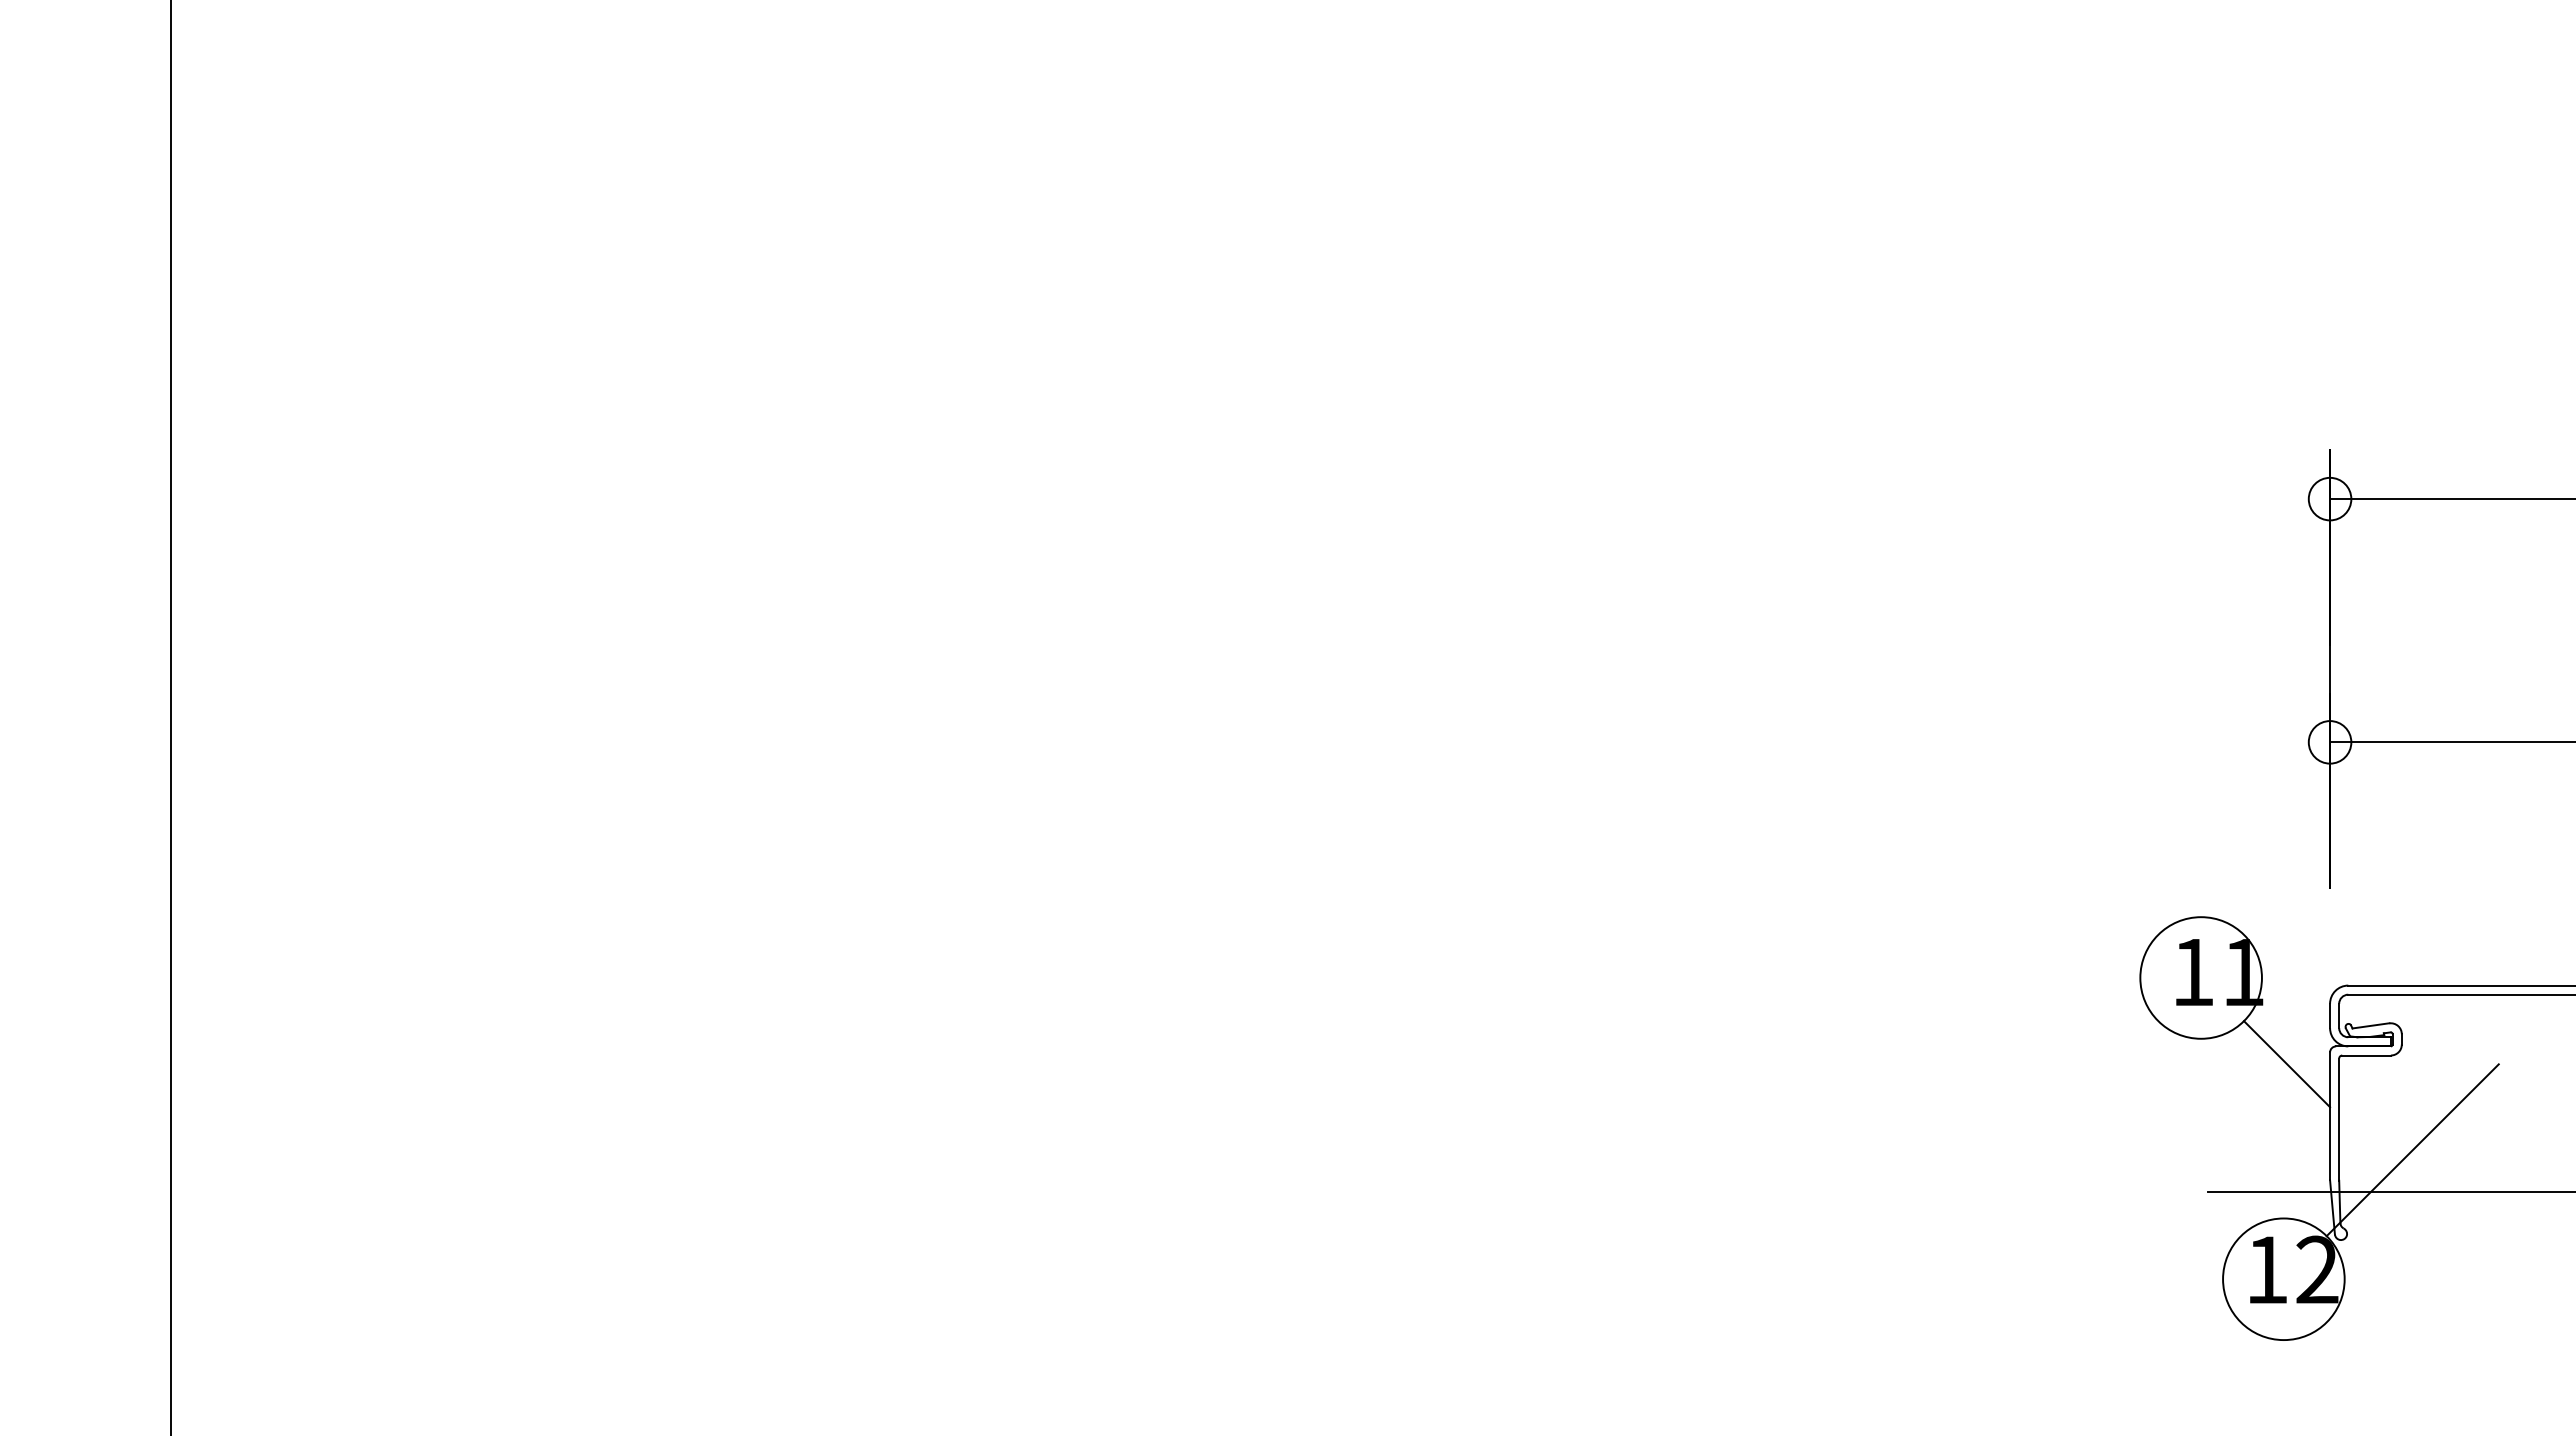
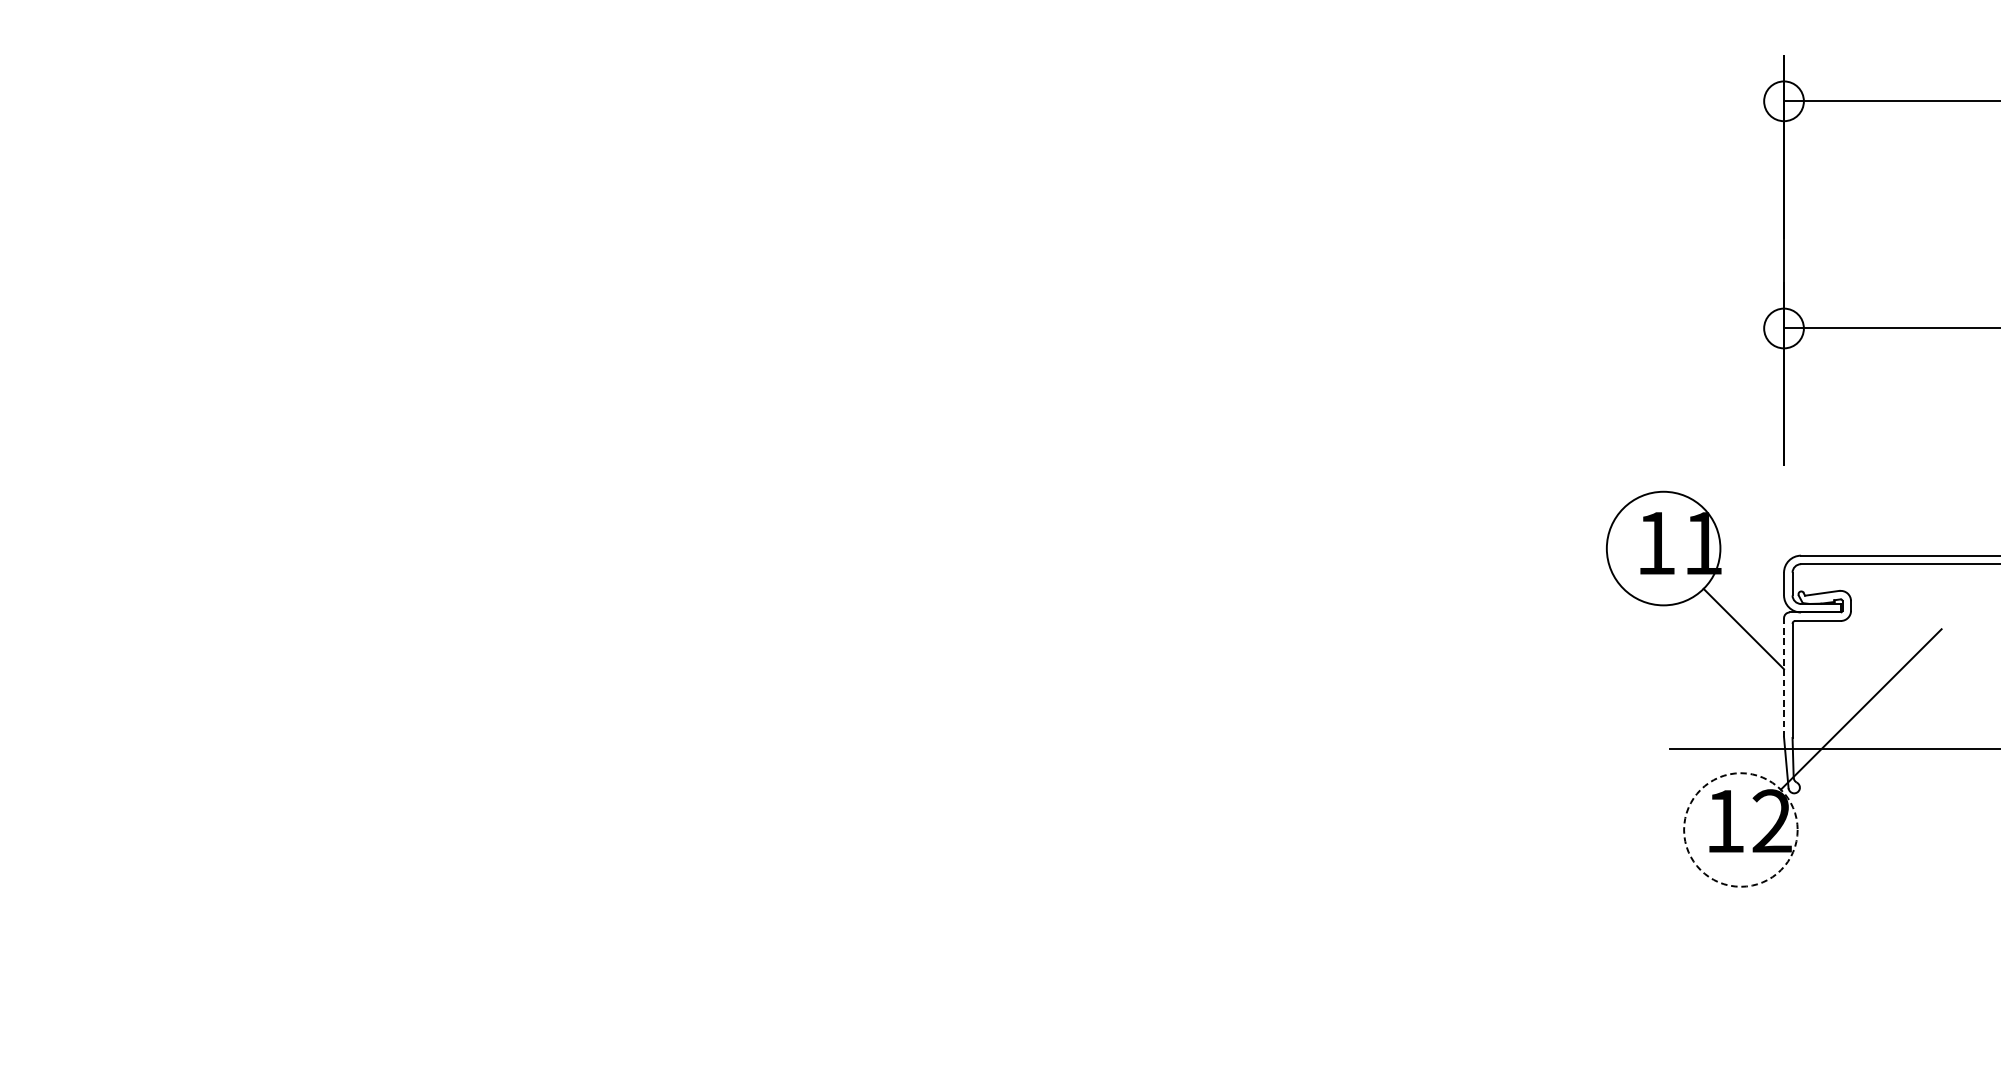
line: (2330, 1116) -> (1784, 677), solid -> dashed
circle: (2283, 1279) -> (1740, 830), solid -> dashed

